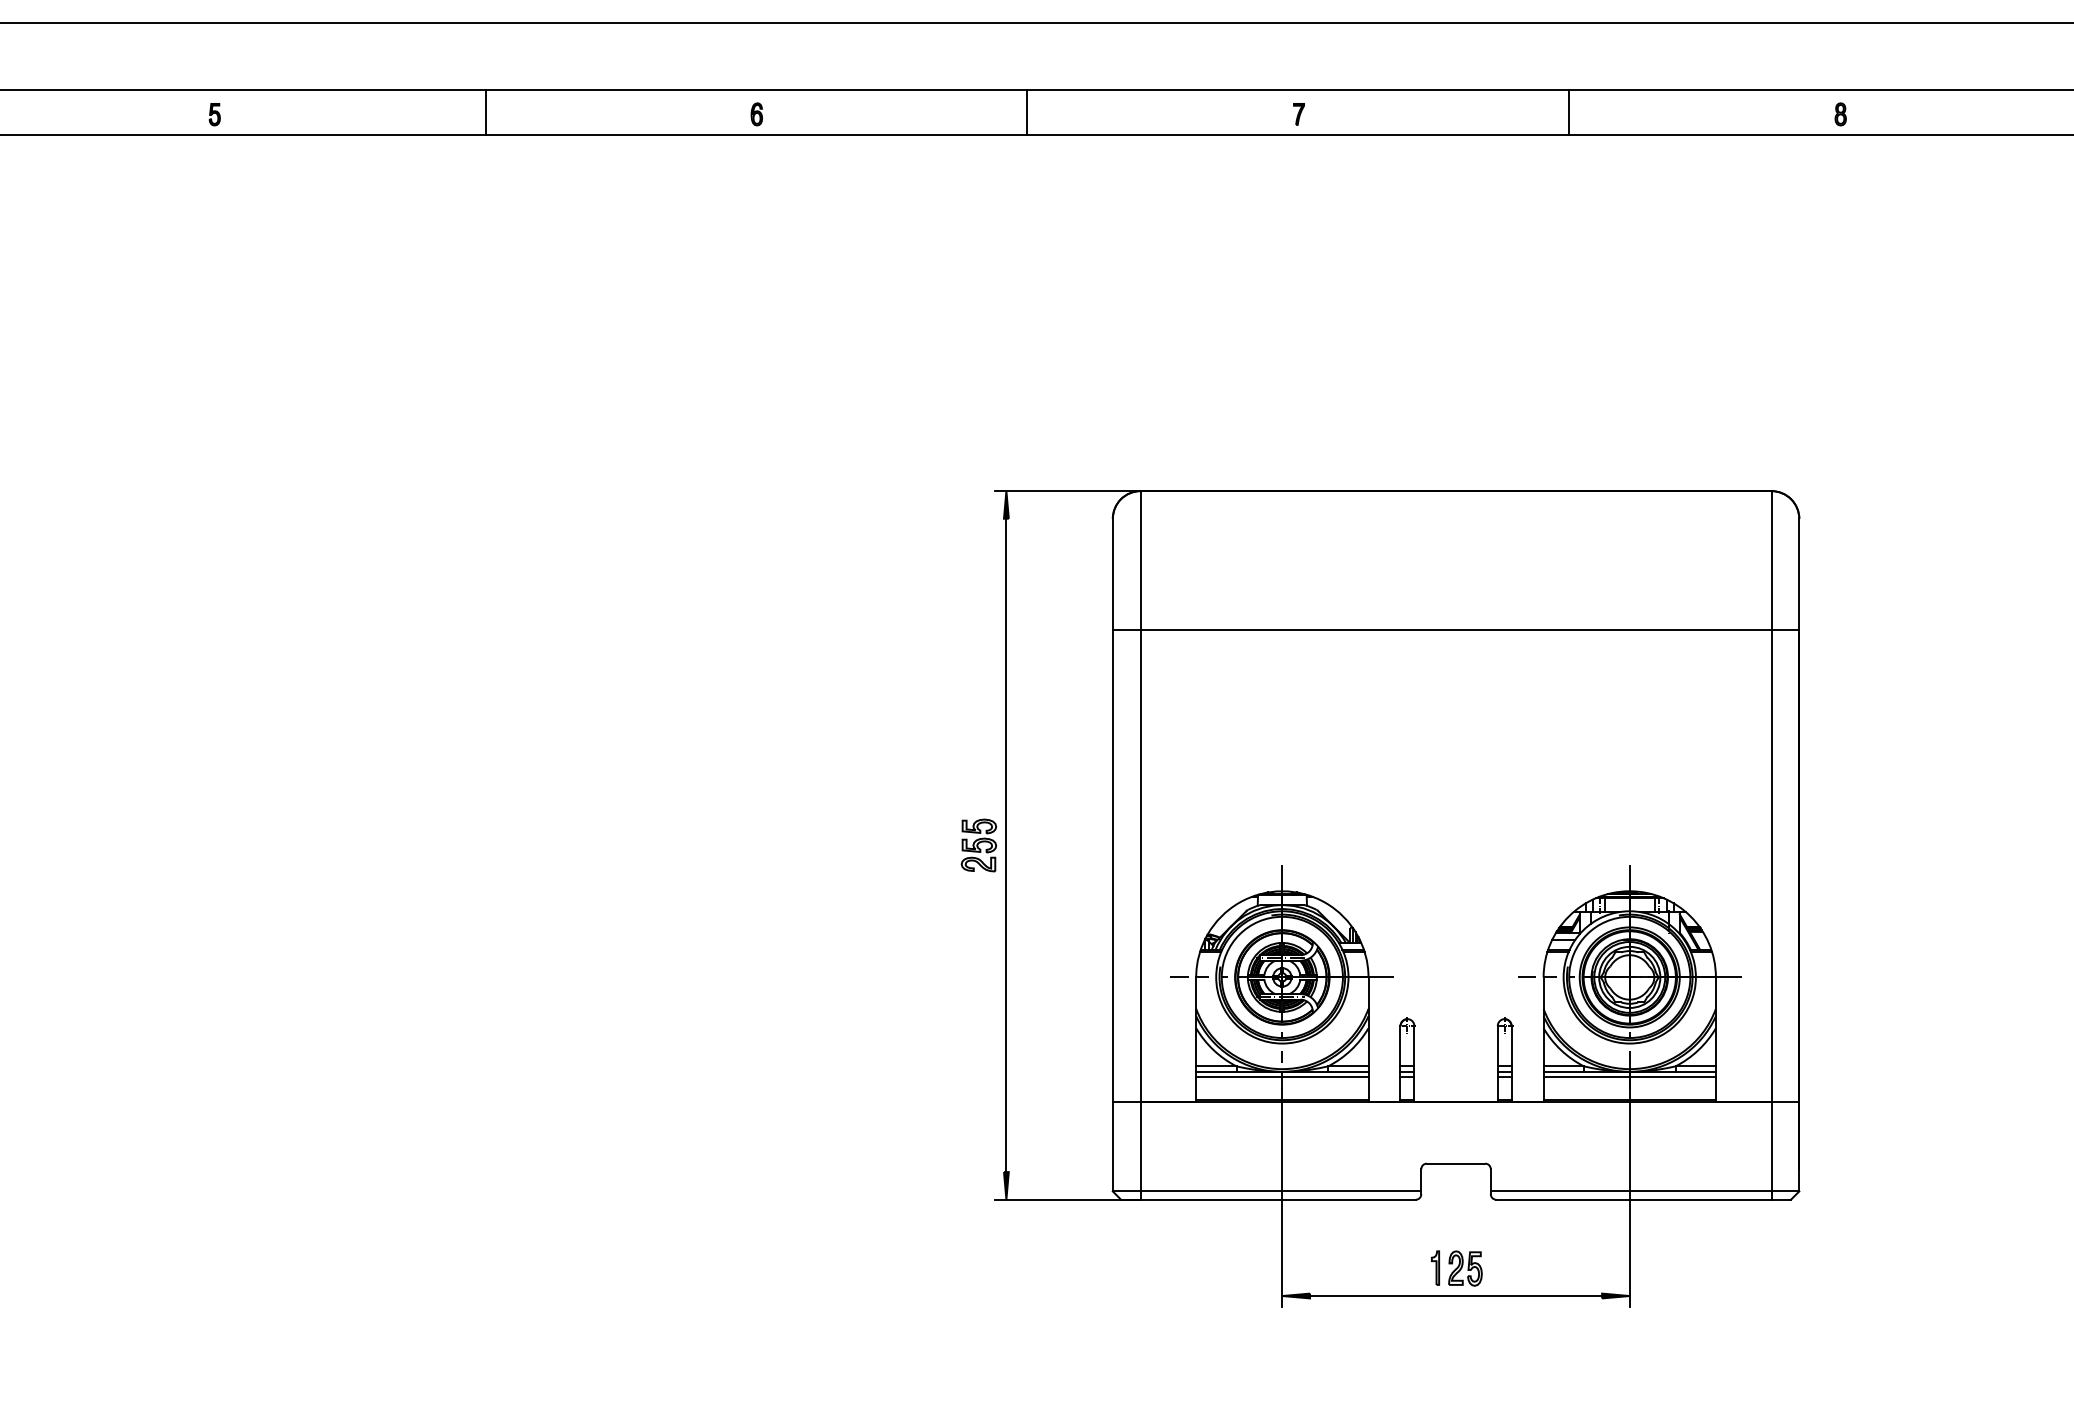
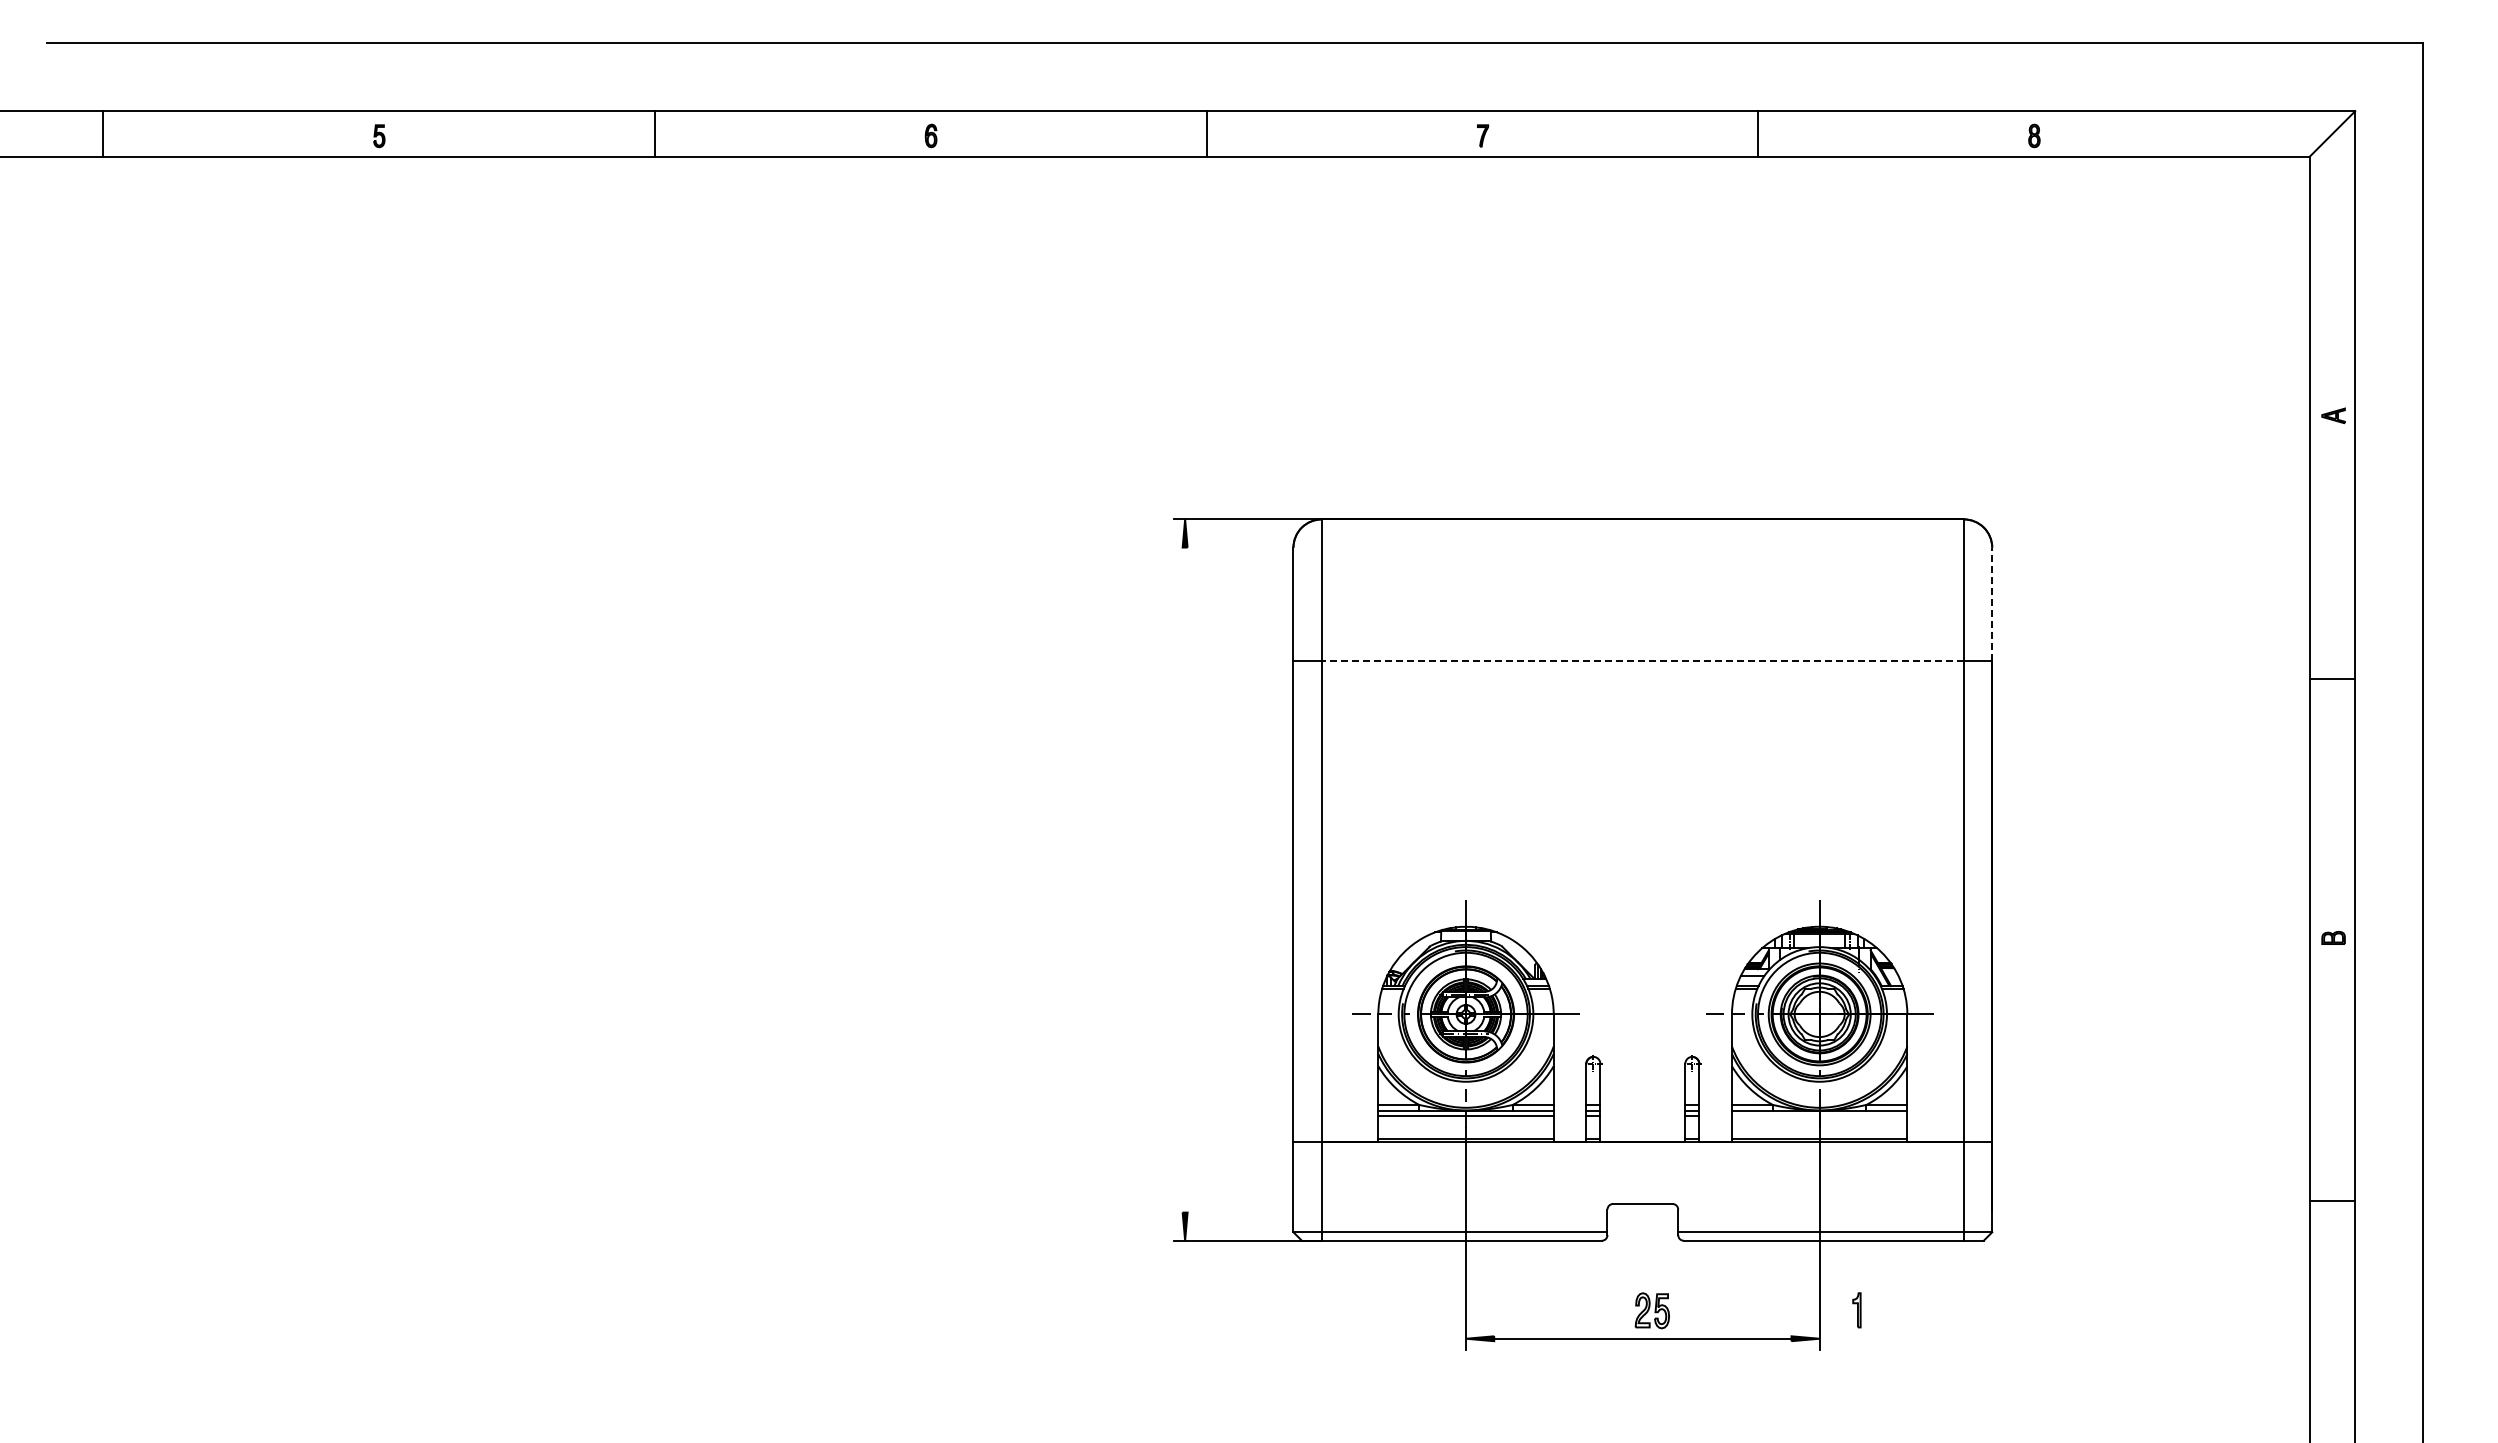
line: (1799, 574) -> (1992, 604), solid -> dashed
line: (1455, 629) -> (1642, 660), solid -> dashed
part: (978, 844) -> (1156, 879), removed
line: (1006, 844) -> (1185, 879), removed
line: (1629, 1077) -> (1819, 1116), removed
part: (1435, 1268) -> (1856, 1310), moved

